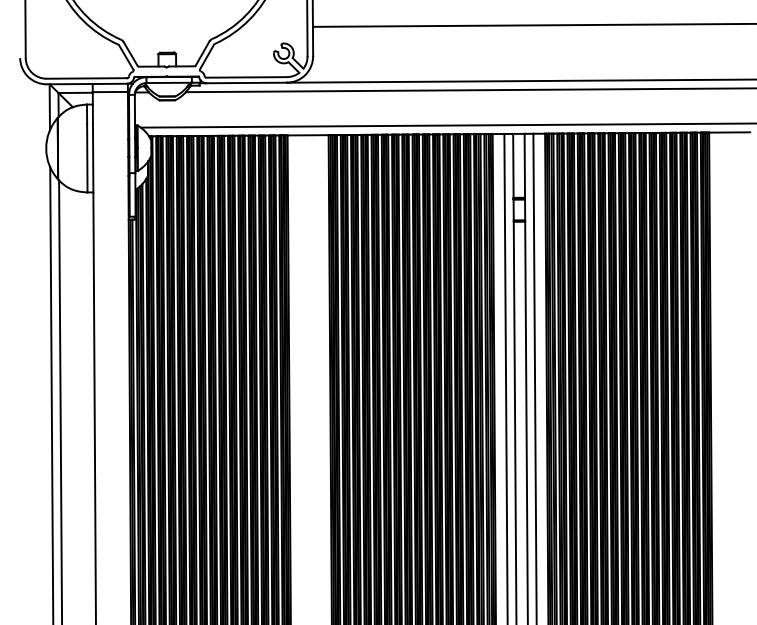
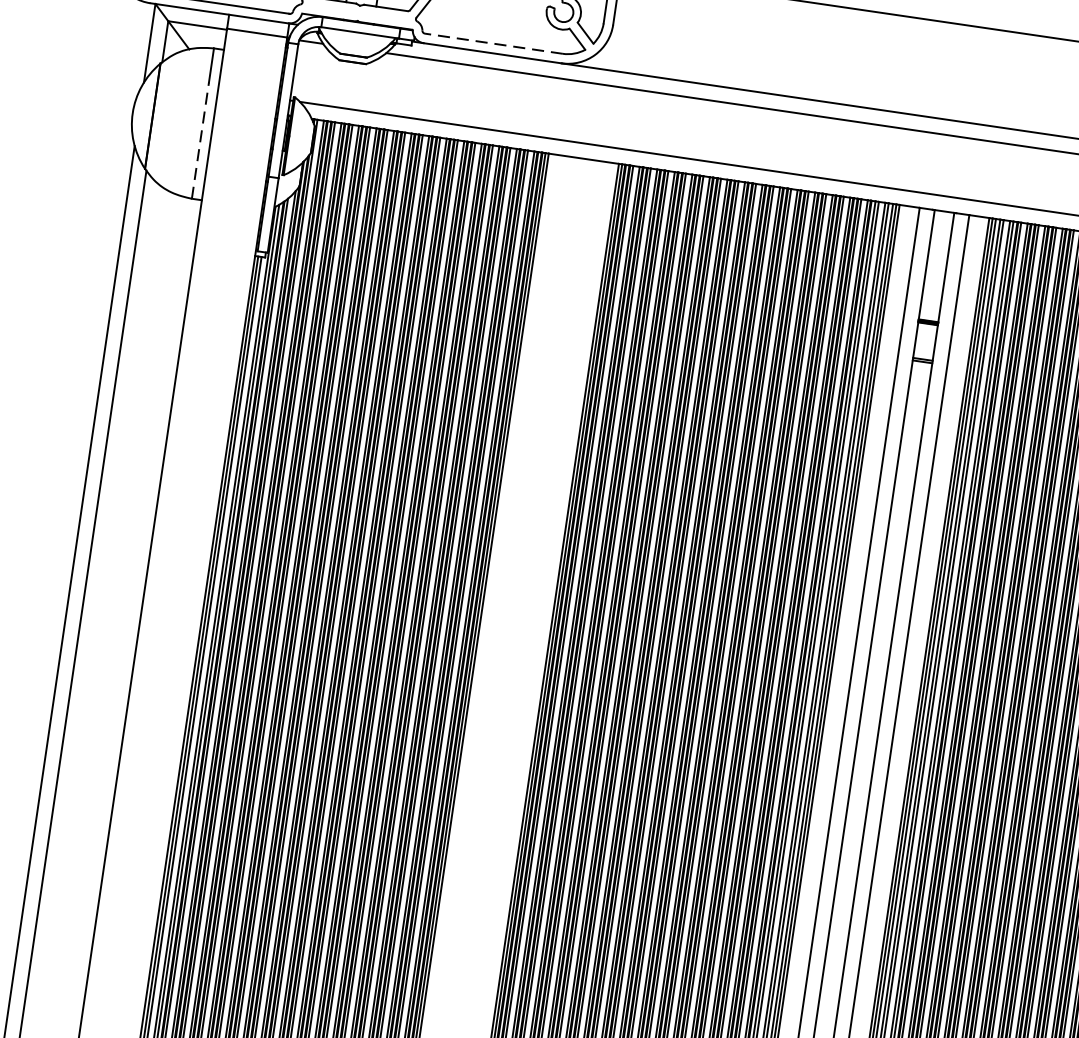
line: (246, 77) -> (493, 43), solid -> dashed
line: (87, 158) -> (200, 140), solid -> dashed

